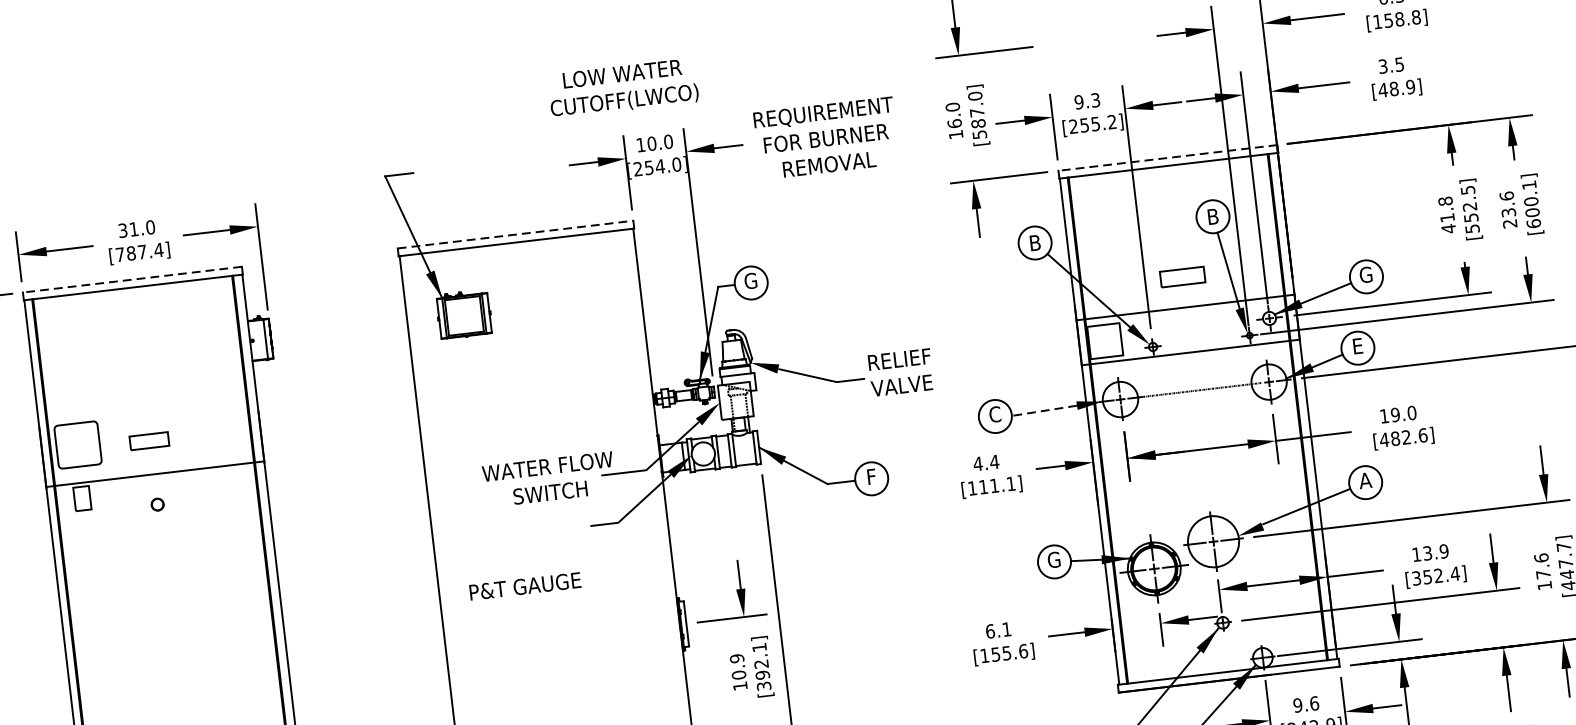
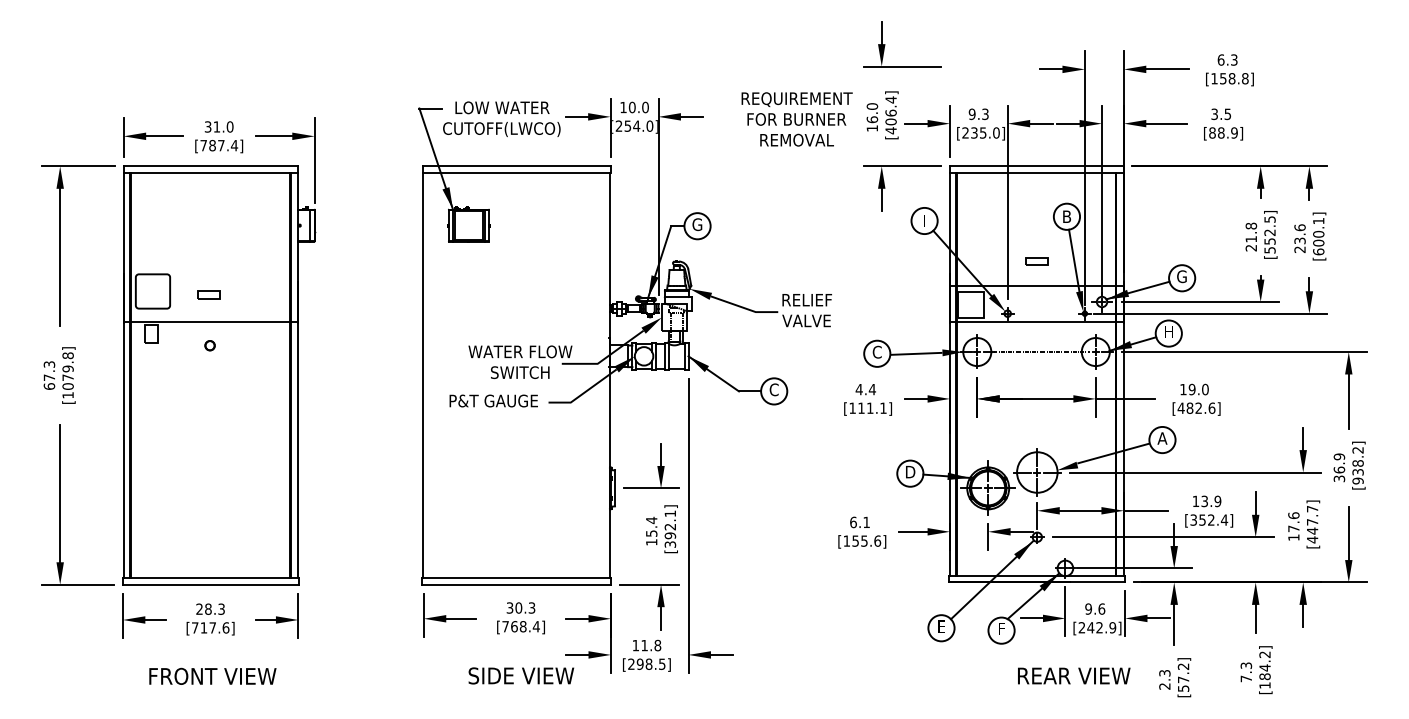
text: (622, 87) -> (501, 118), moved
text: (1383, 89) -> (1212, 132), [48.9] -> [88.9]
text: (976, 115) -> (890, 115), [587.0] -> [406.4]
text: (1098, 123) -> (985, 132), [255.2] -> [235.0]
text: (825, 138) -> (796, 119), moved
line: (1167, 158) -> (1036, 166), dashed -> solid
text: (1447, 228) -> (1250, 247), 41.8 -> 21.8
line: (515, 234) -> (516, 166), dashed -> solid
text: (1034, 242) -> (924, 220), B -> I
part: (1181, 277) -> (1036, 261), size x0.62
line: (131, 279) -> (210, 166), dashed -> solid
text: (1358, 345) -> (1169, 331), E -> H
line: (1043, 410) -> (915, 353), dashed -> solid
part: (148, 440) -> (208, 294), size x0.71
text: (870, 476) -> (773, 389), F -> C
text: (1054, 559) -> (910, 471), G -> D
text: (524, 585) -> (493, 400), moved
text: (737, 666) -> (651, 526), 10.9 -> 15.4

